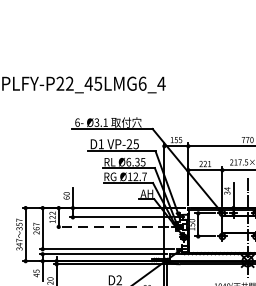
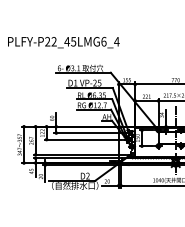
line: (112, 226) -> (83, 139), dashed -> solid

